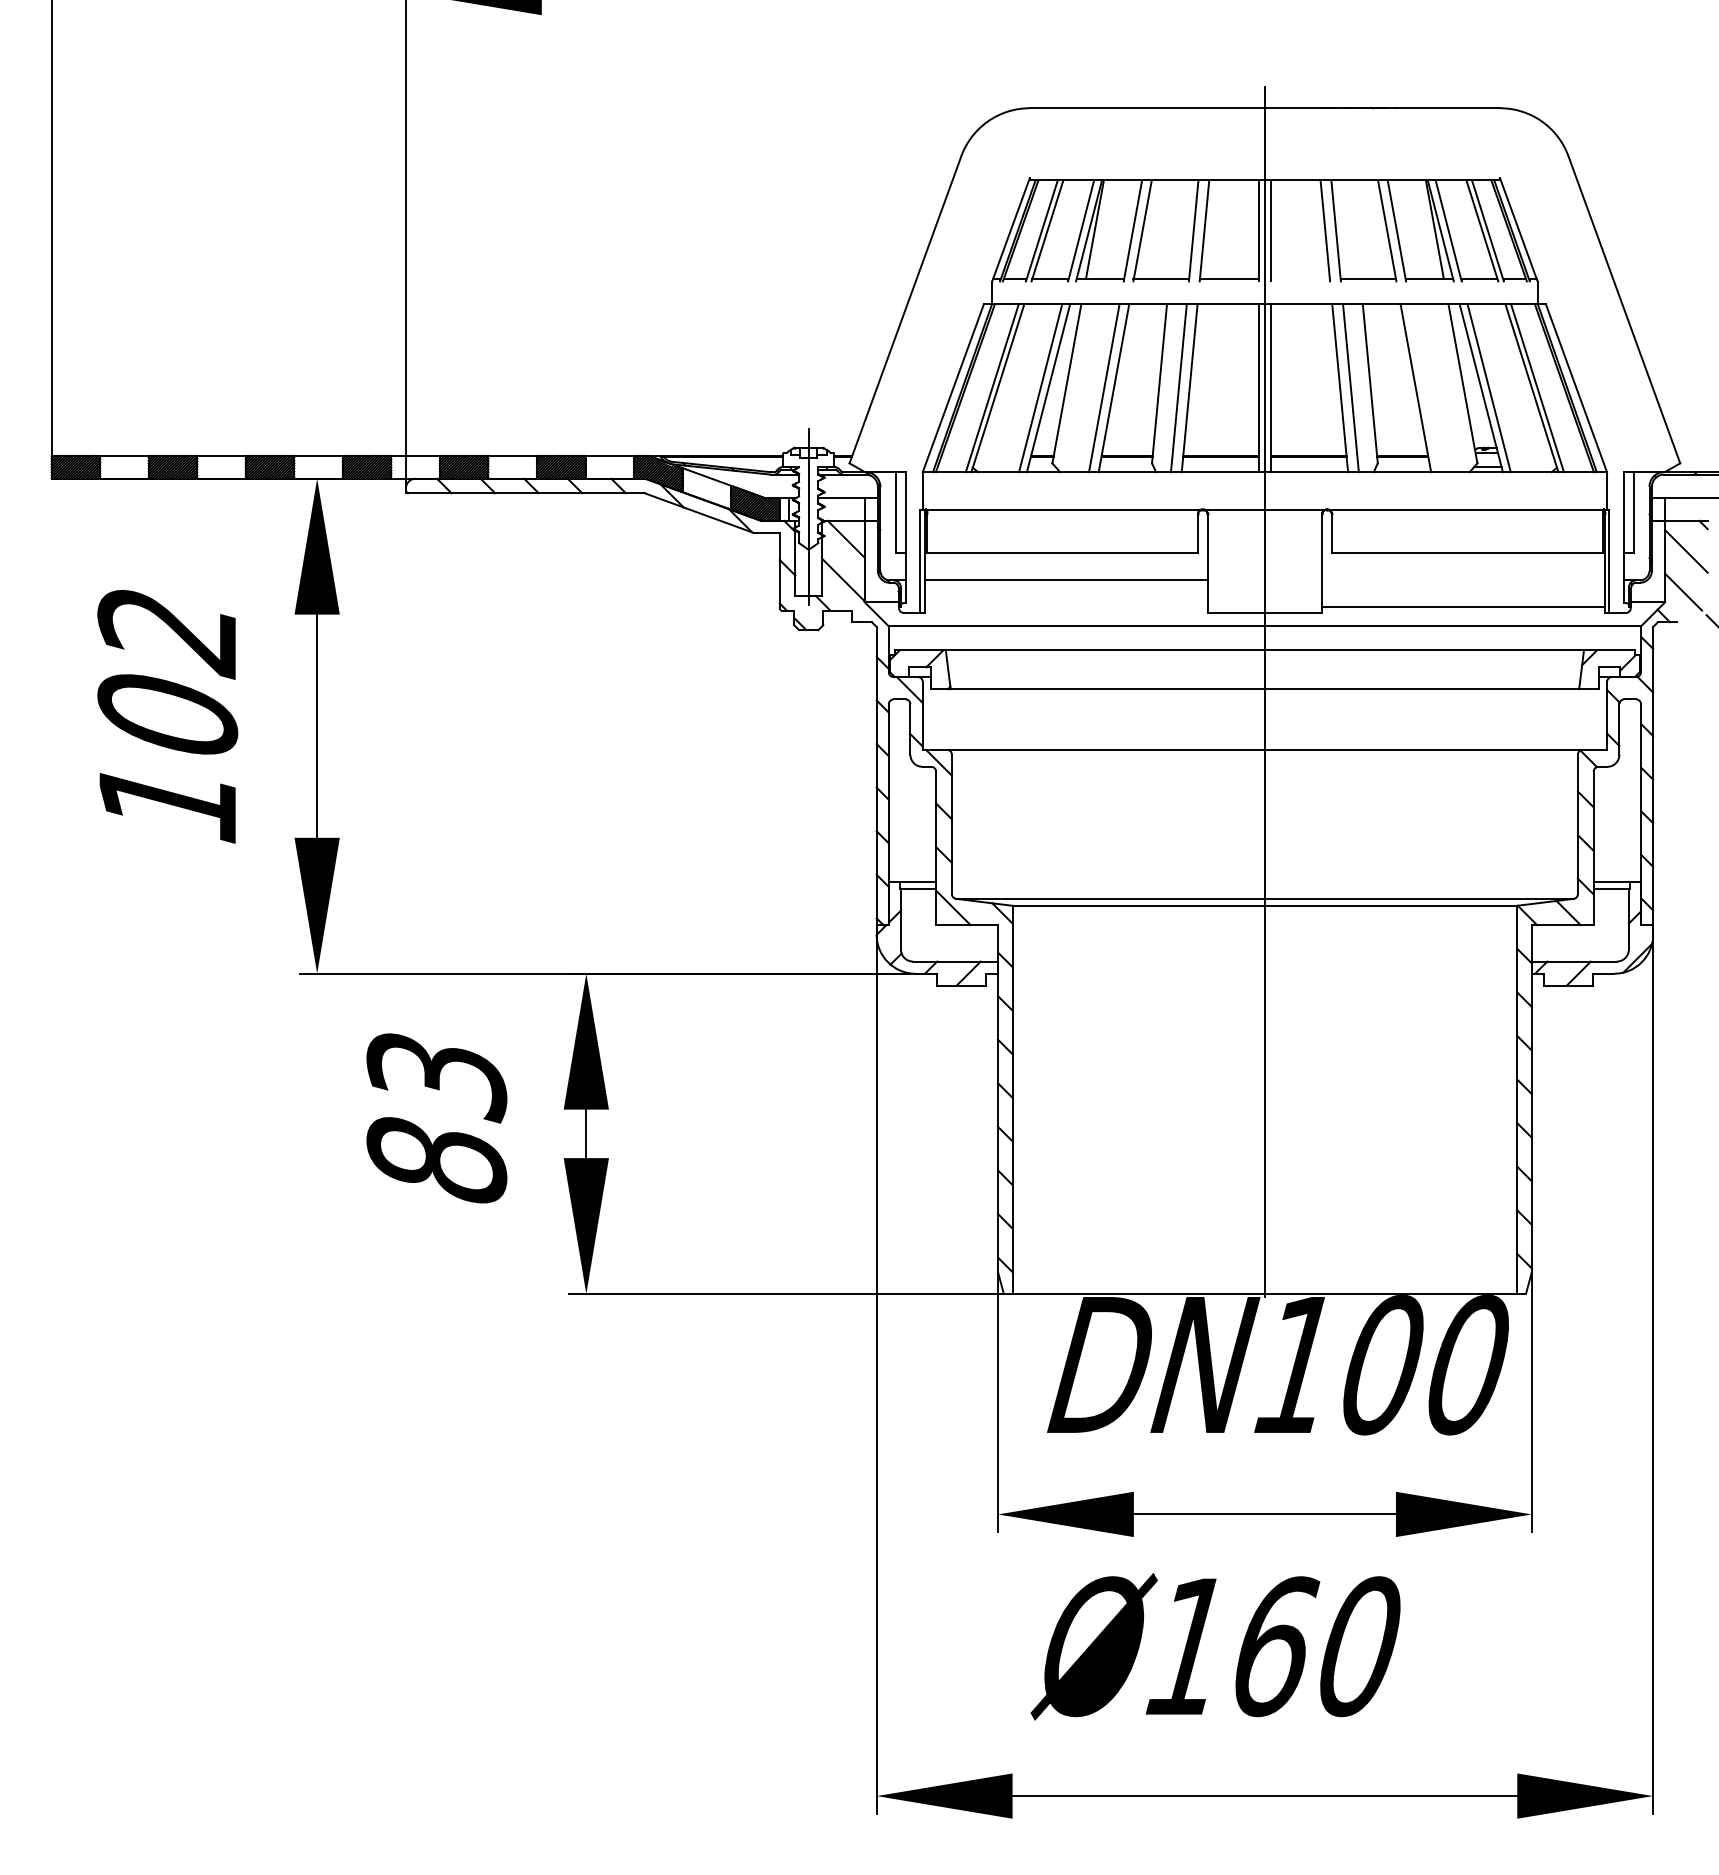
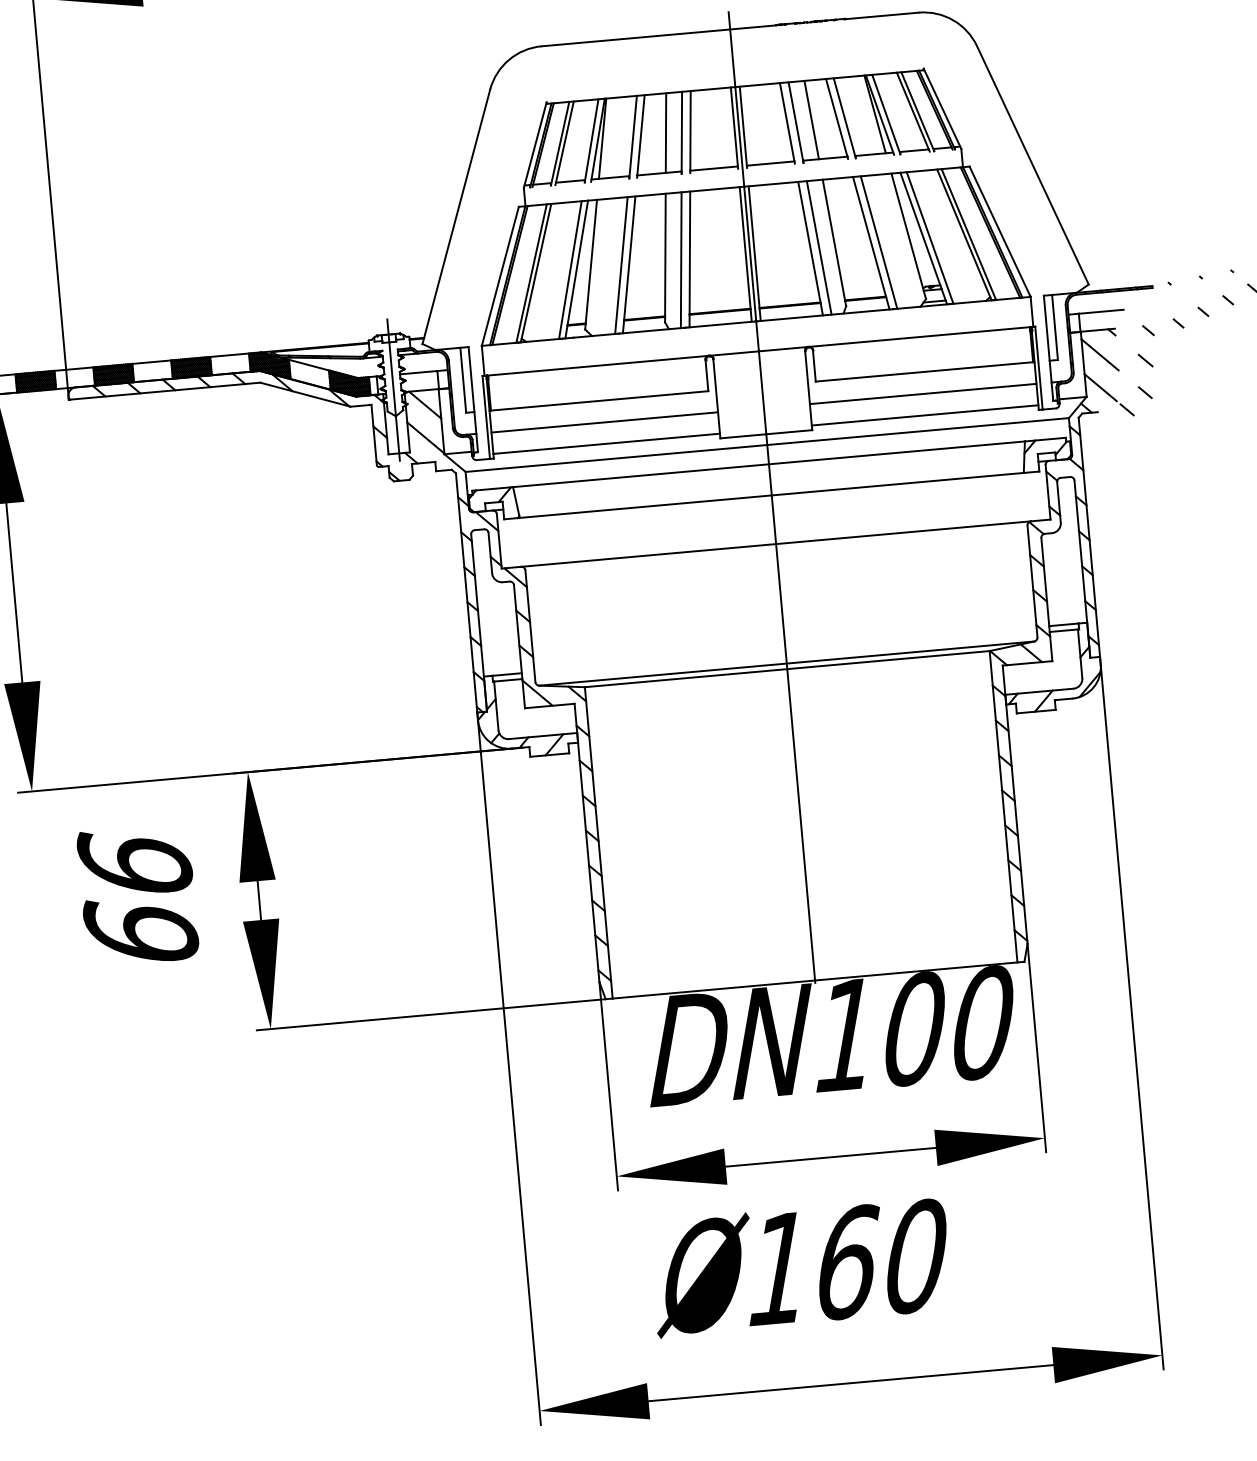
line: (1173, 229) -> (665, 133), added
line: (1355, 229) -> (811, 120), added
line: (1300, 278) -> (770, 163), added
line: (1425, 388) -> (879, 242), added
line: (1463, 580) -> (923, 394), added
line: (1066, 607) -> (606, 444), added
text: (436, 1116) -> (137, 897), 83 -> 66

